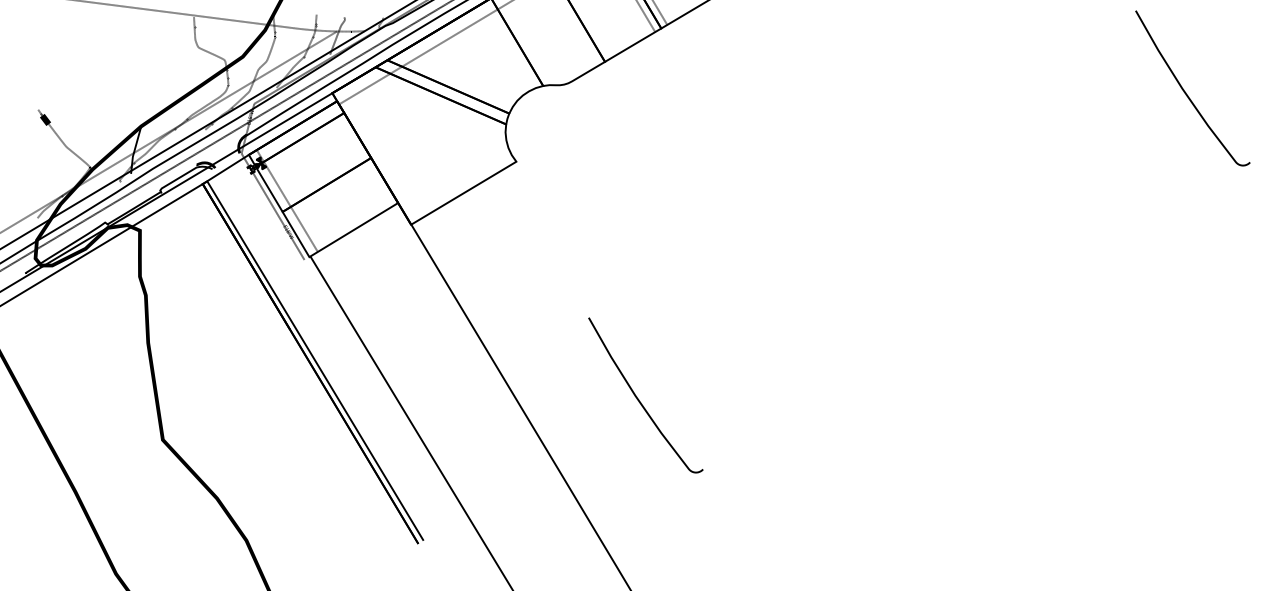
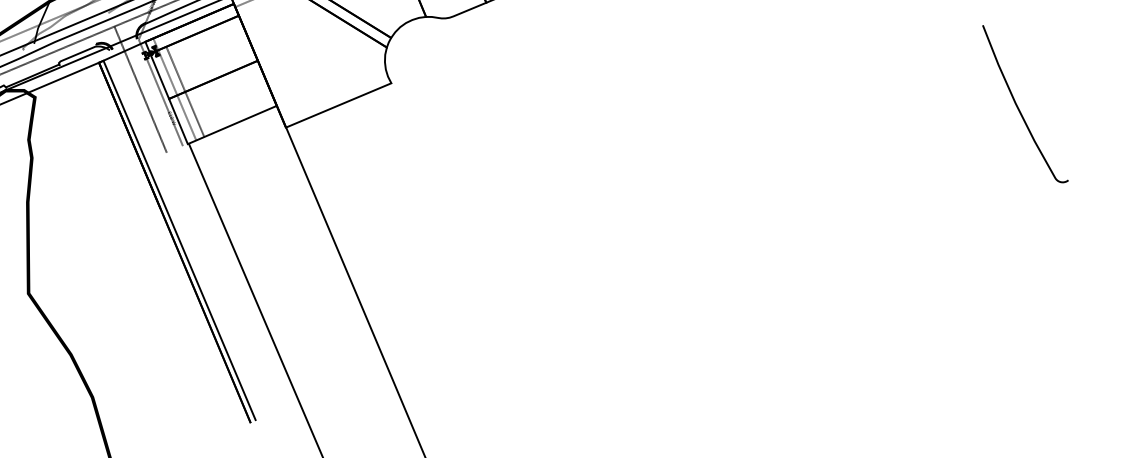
line: (298, 201) -> (185, 91), added
line: (250, 206) -> (140, 89), added
curve: (639, 399) -> (473, 318), removed

